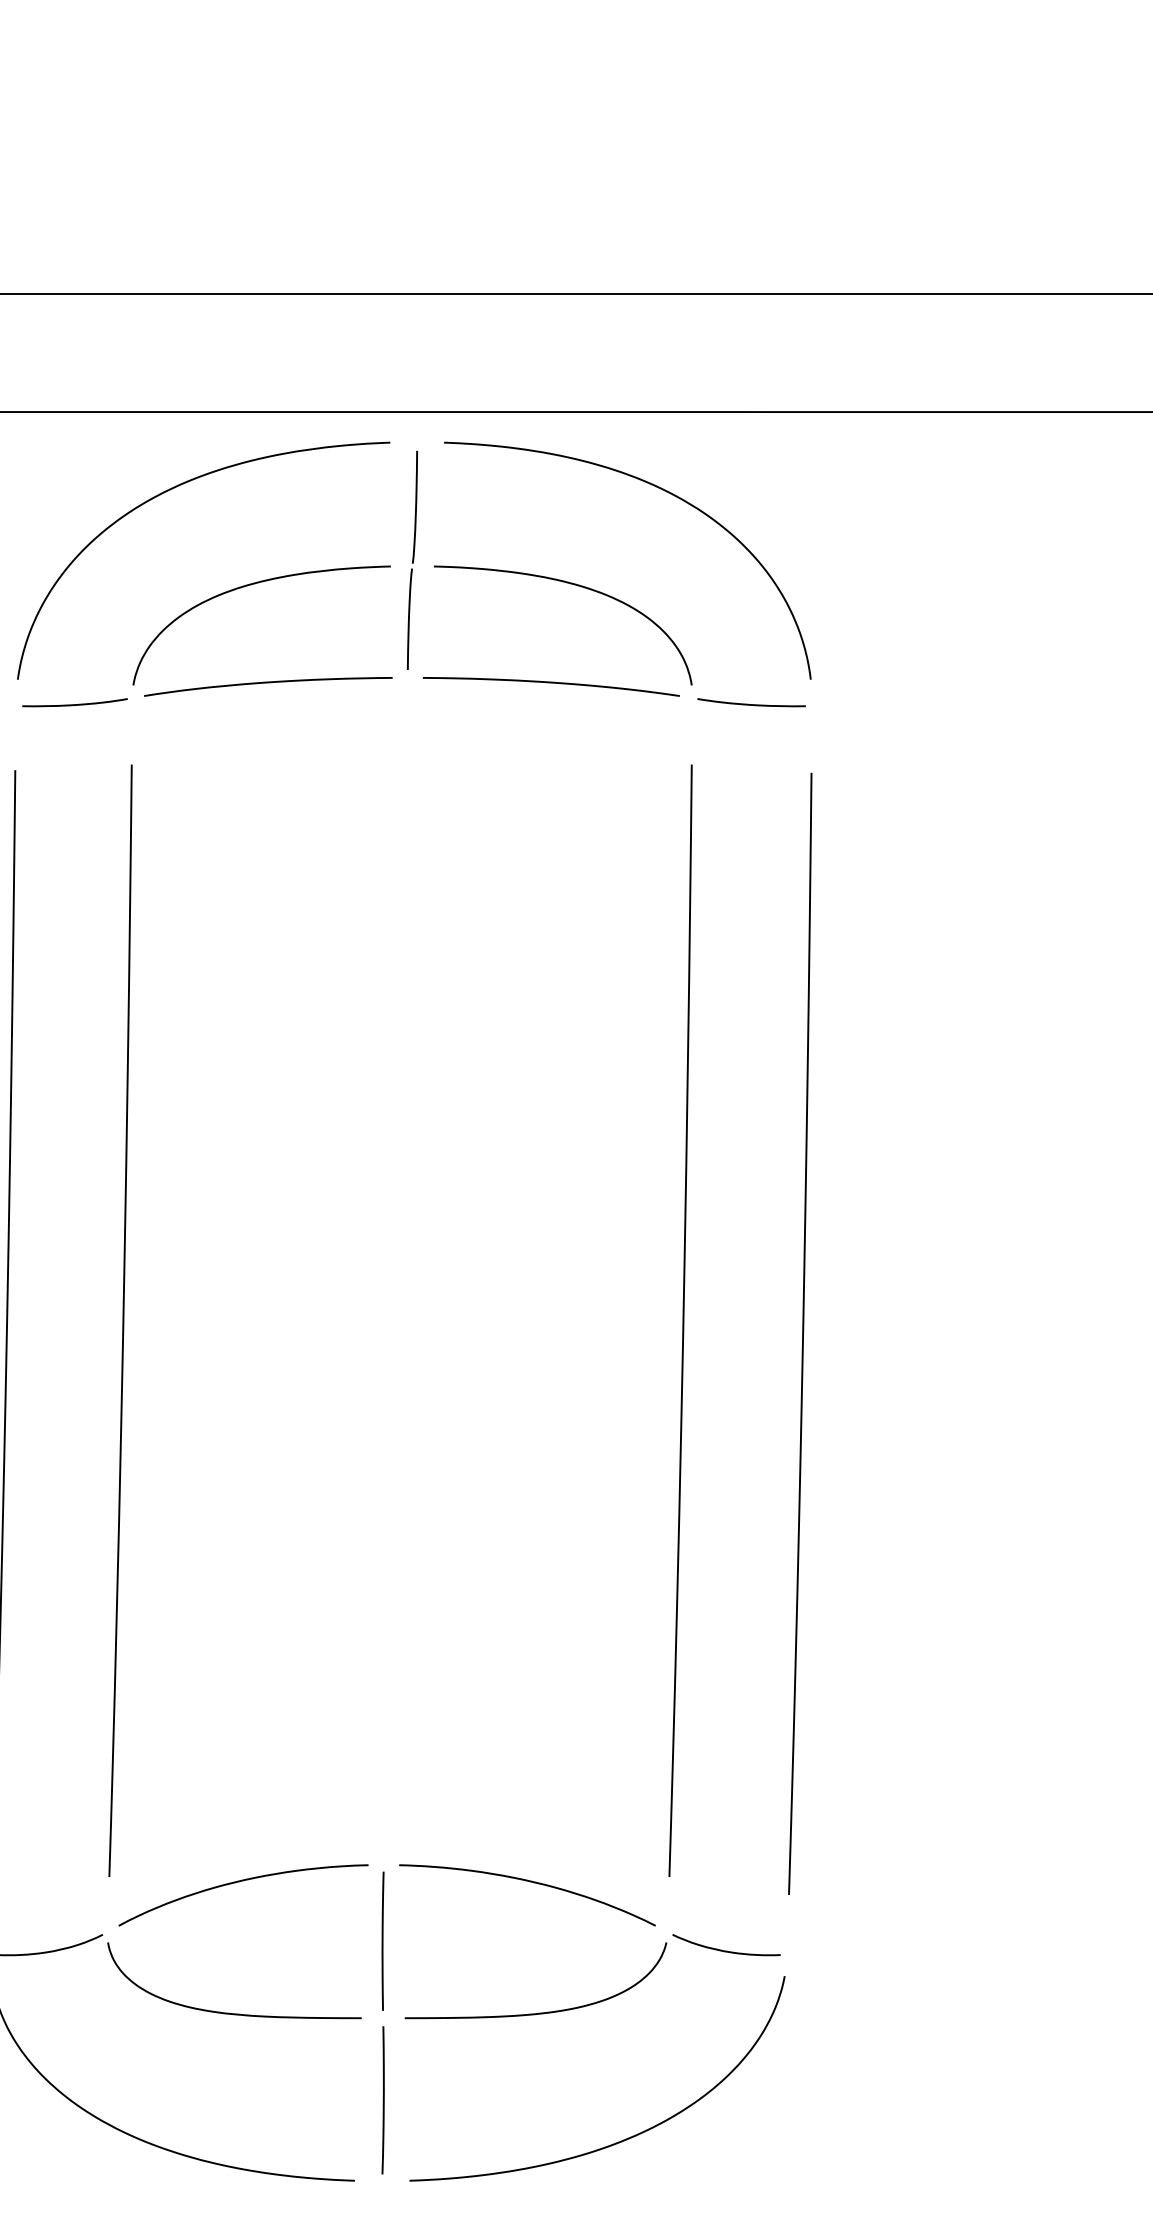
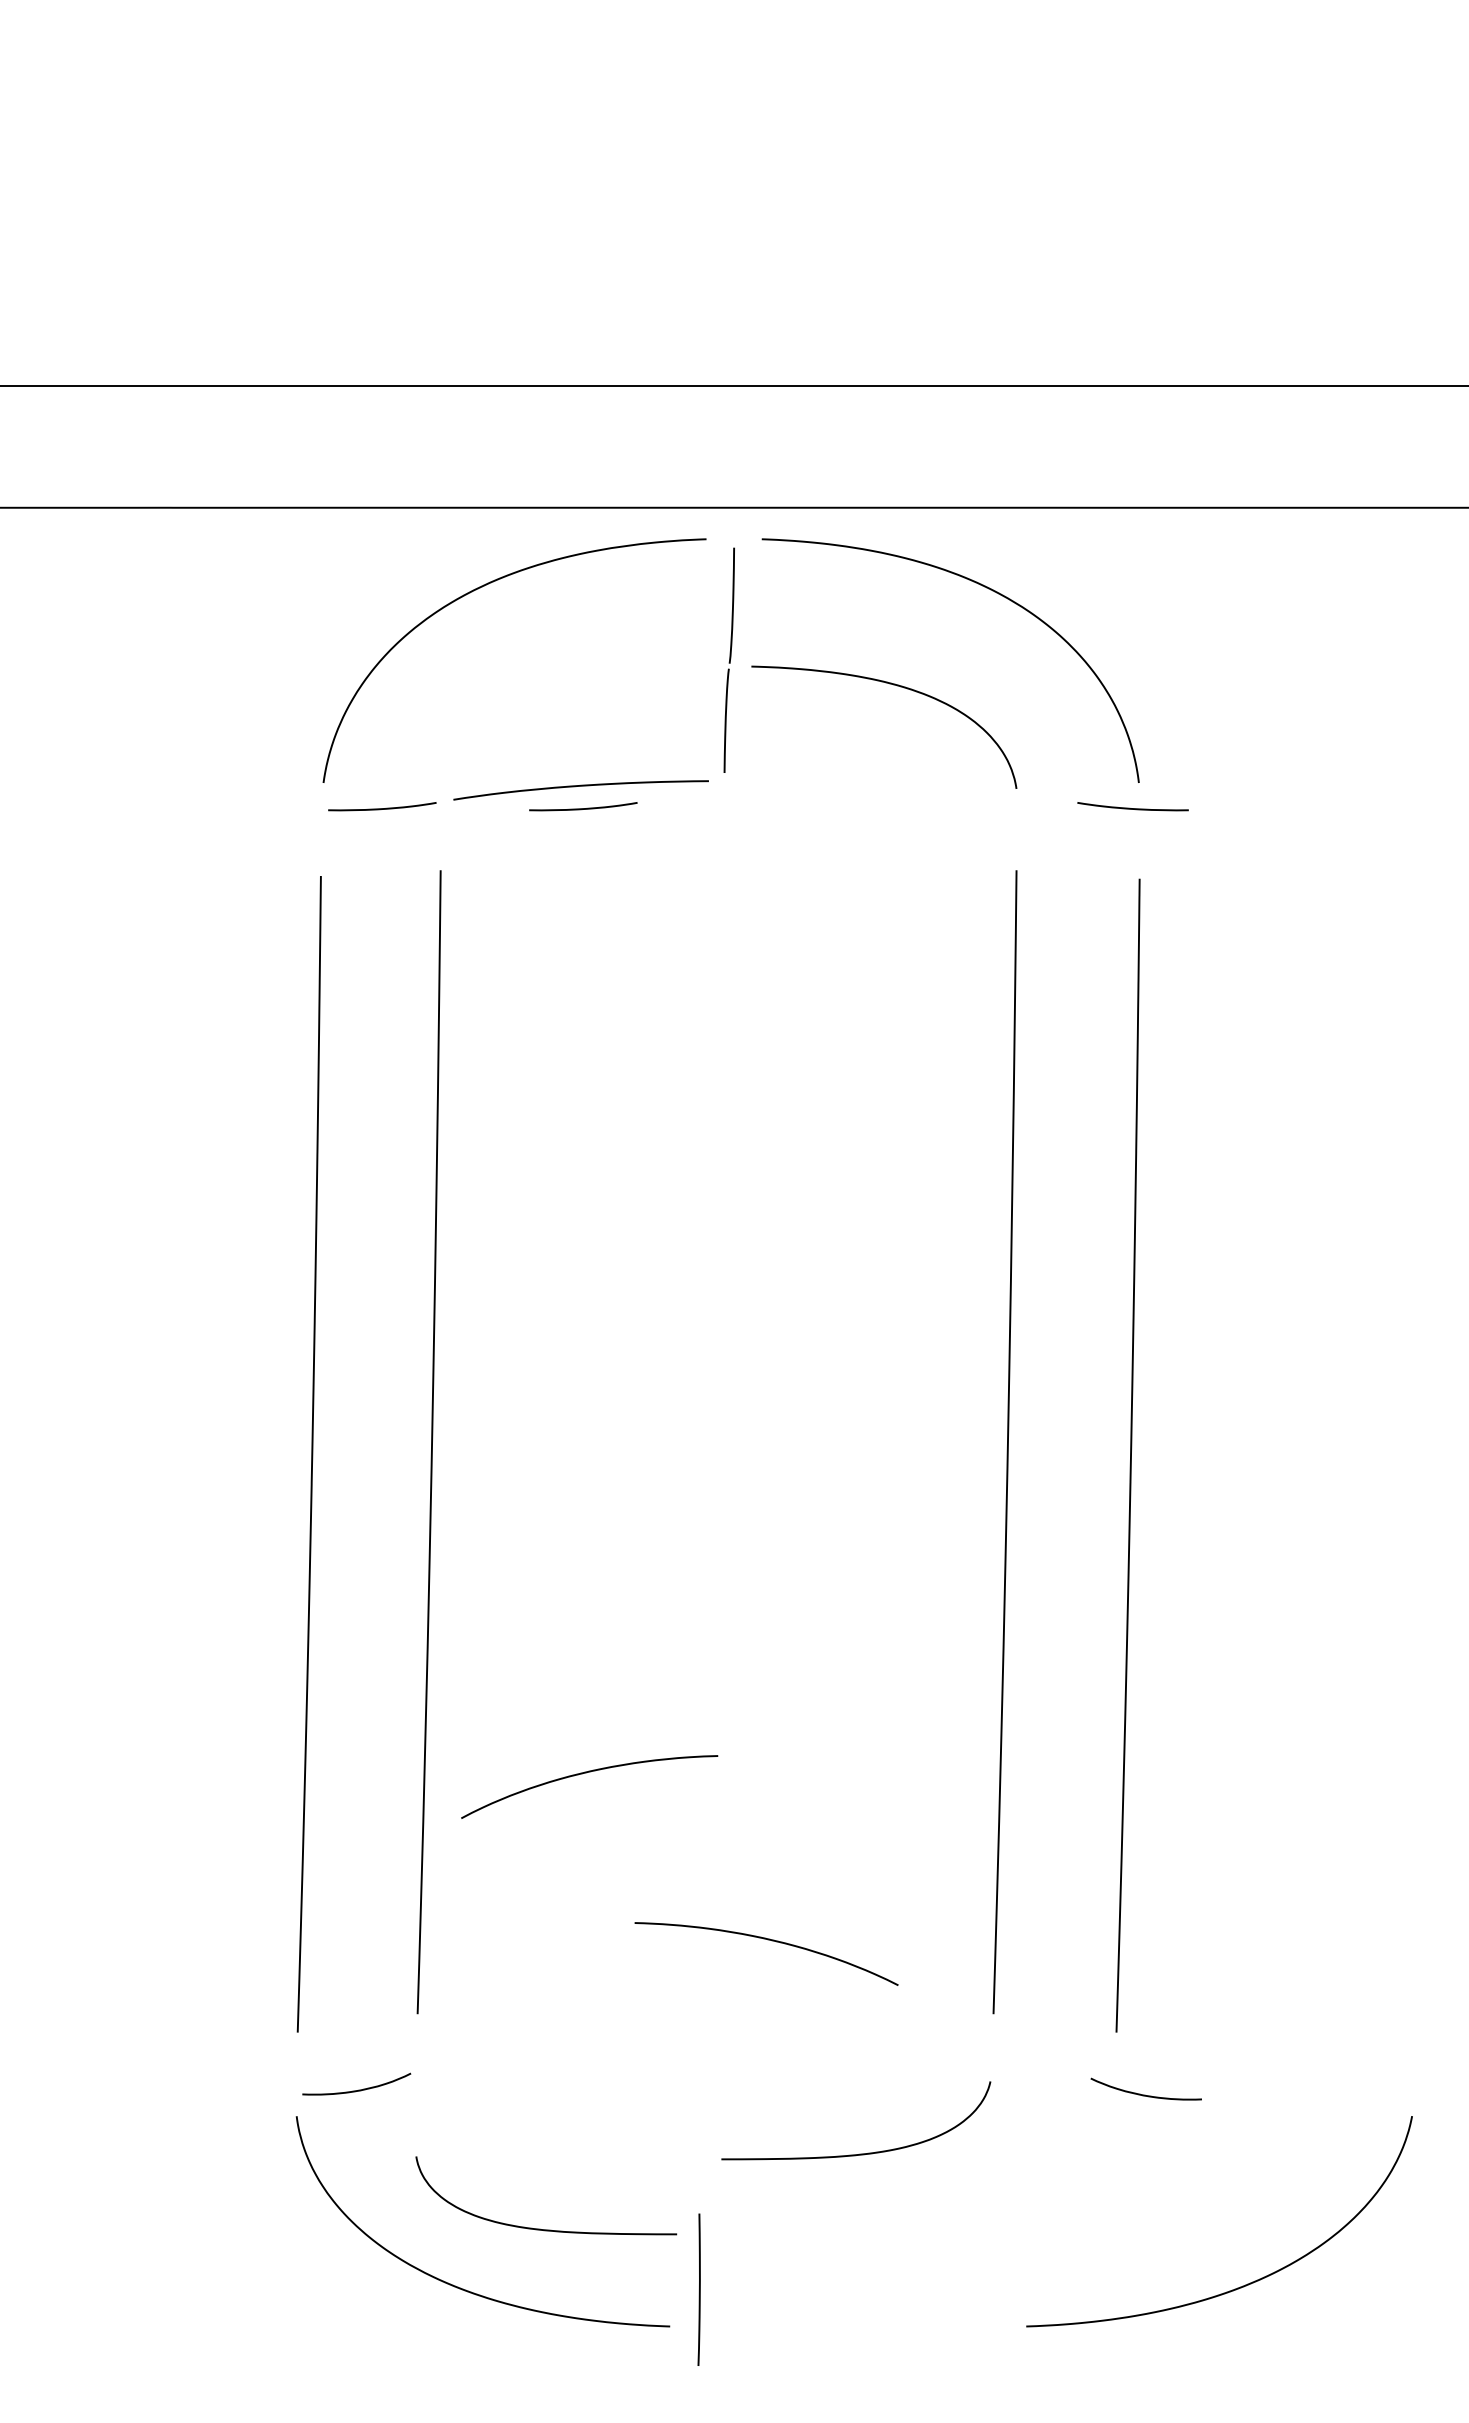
curve: (250, 585) -> (562, 686), removed
curve: (551, 683) -> (872, 786), removed
curve: (270, 704) -> (583, 808), added
curve: (751, 704) -> (1132, 808), moved
curve: (240, 1882) -> (586, 1773), moved
curve: (528, 1882) -> (767, 1940), moved
line: (382, 1940) -> (698, 2079), removed
curve: (725, 1950) -> (1145, 2094), moved
curve: (228, 2012) -> (540, 2228), moved
line: (383, 2100) -> (699, 2289), moved
curve: (619, 2140) -> (1242, 2285), moved

